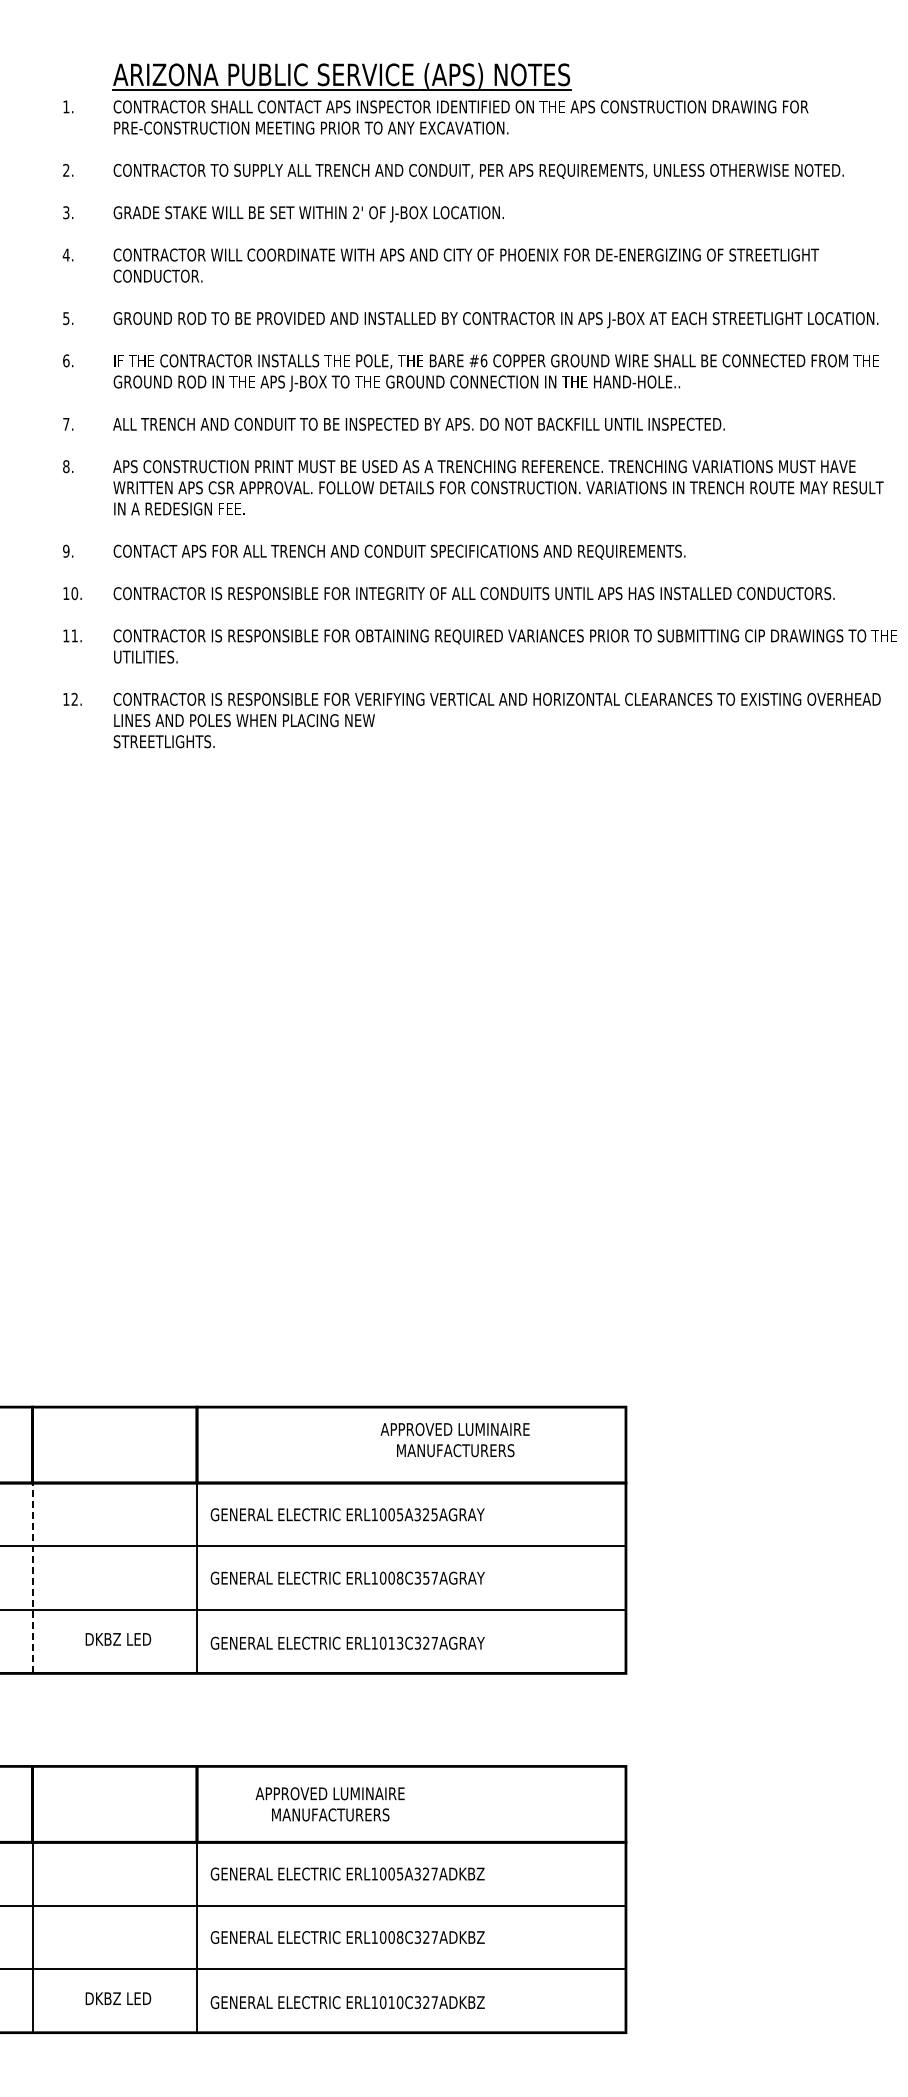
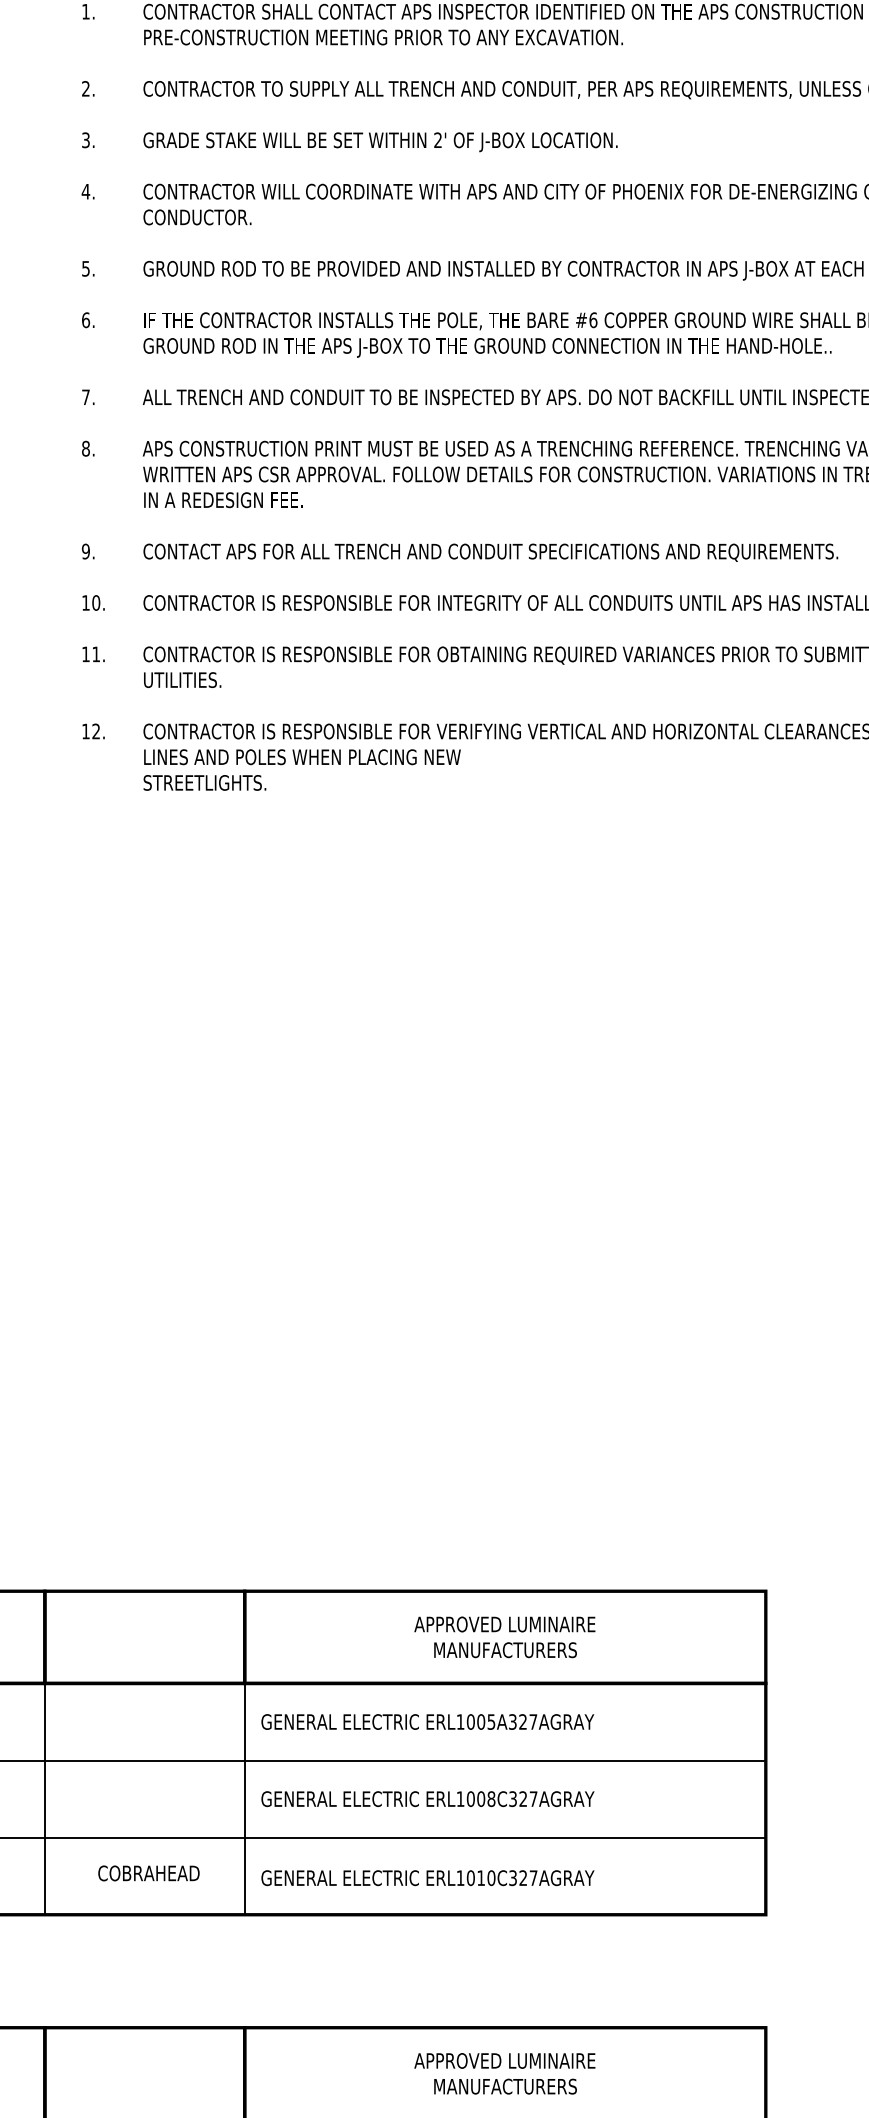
text: (454, 1440) -> (504, 1637), moved
text: (434, 1514) -> (533, 1721), ERL1005A325AGRAY -> ERL1005A327AGRAY
line: (32, 1577) -> (44, 1798), dashed -> solid
text: (426, 1577) -> (523, 1798), ERL1008C357AGRAY -> ERL1008C327AGRAY
text: (117, 1638) -> (148, 1872), DKBZ LED -> COBRAHEAD
text: (399, 1642) -> (490, 1877), ERL1013C327AGRAY -> ERL1010C327AGRAY
text: (329, 1804) -> (504, 2073), moved

